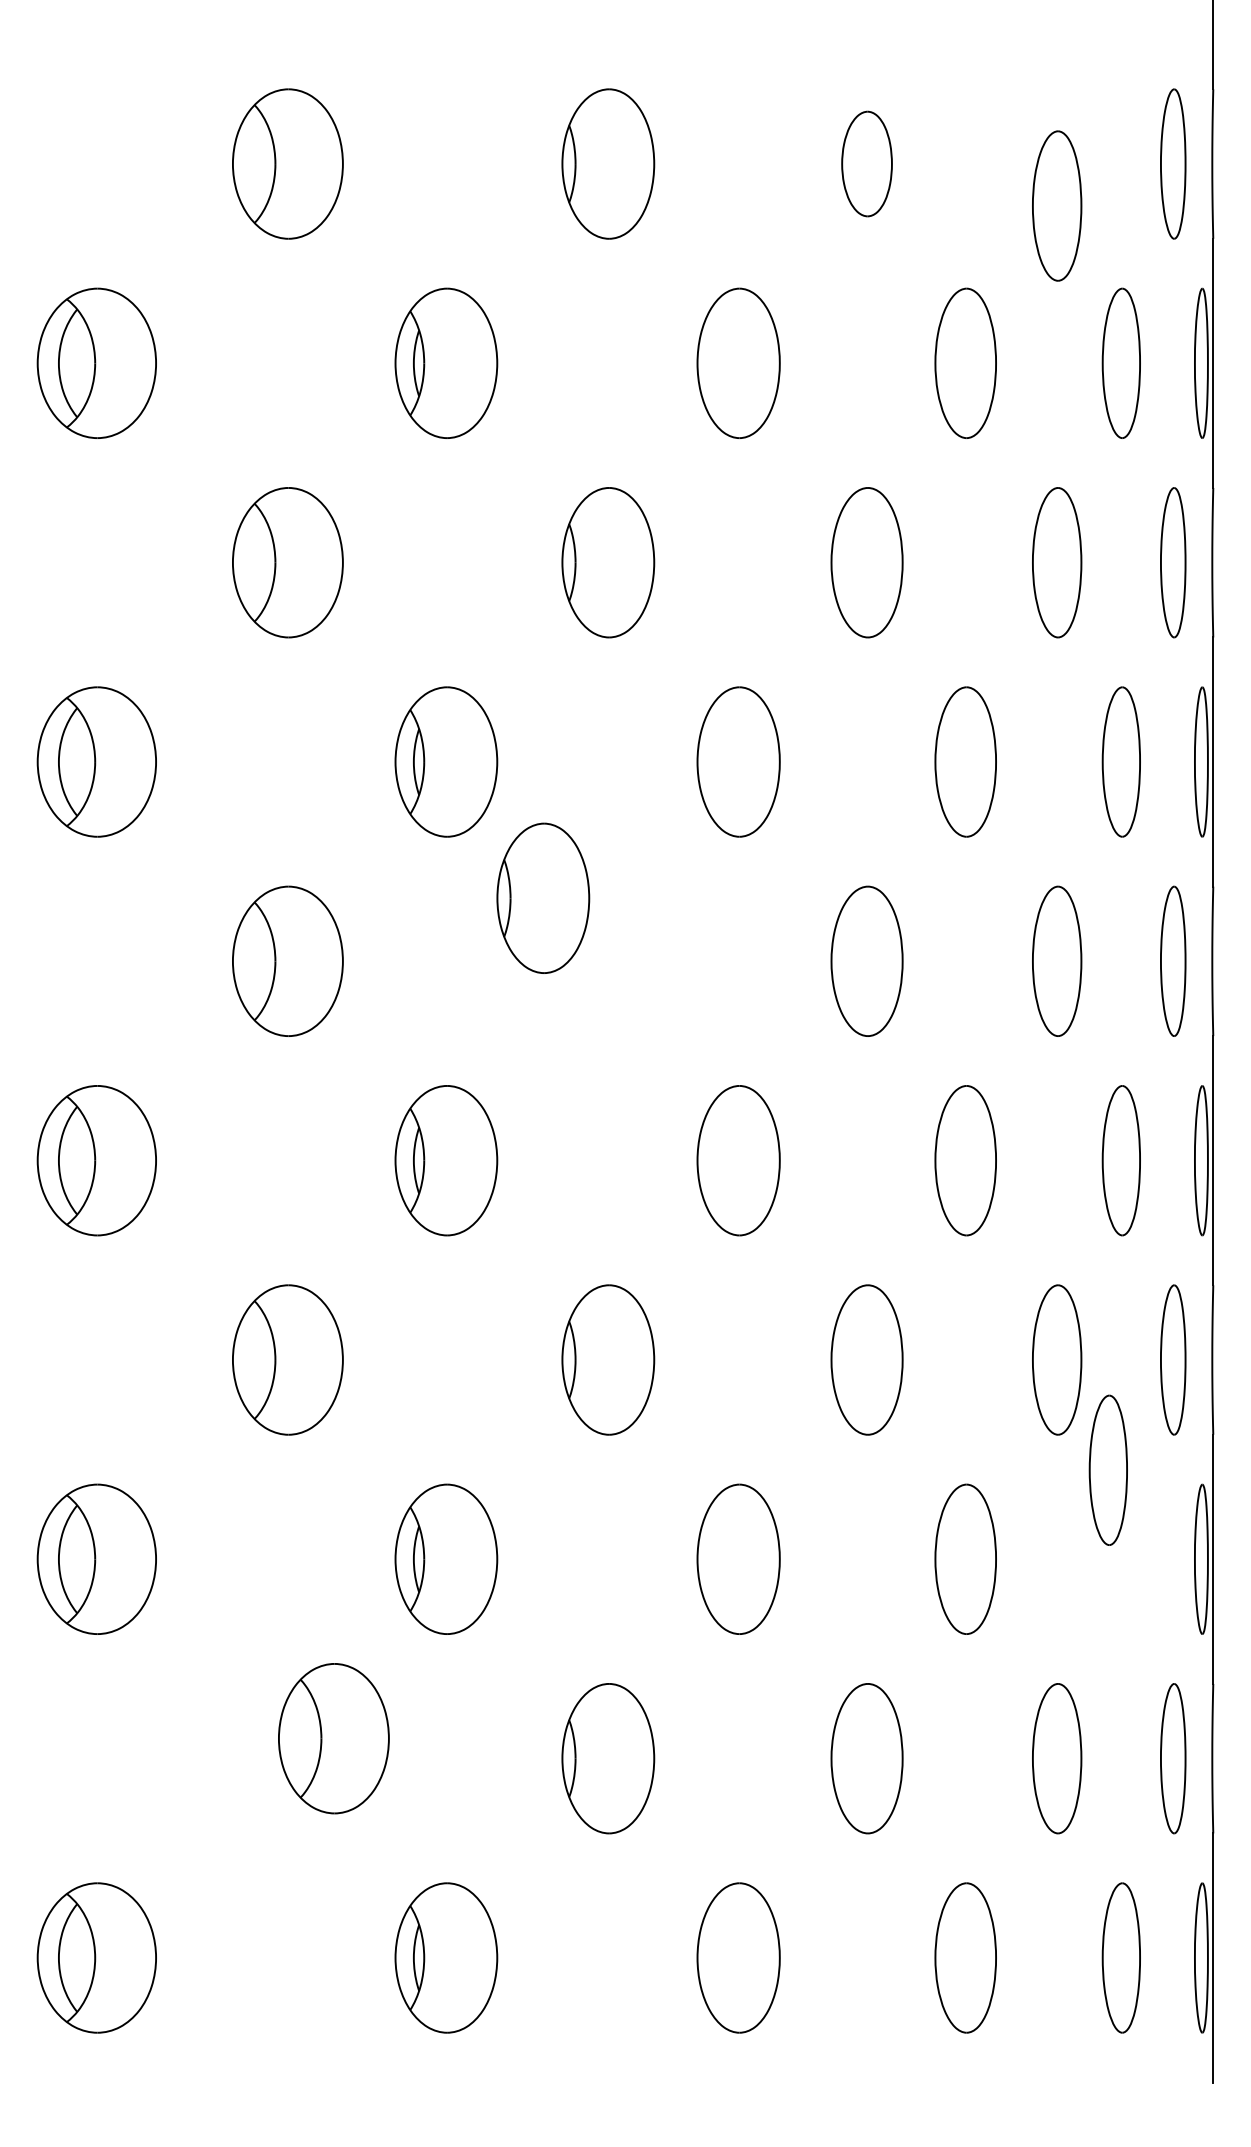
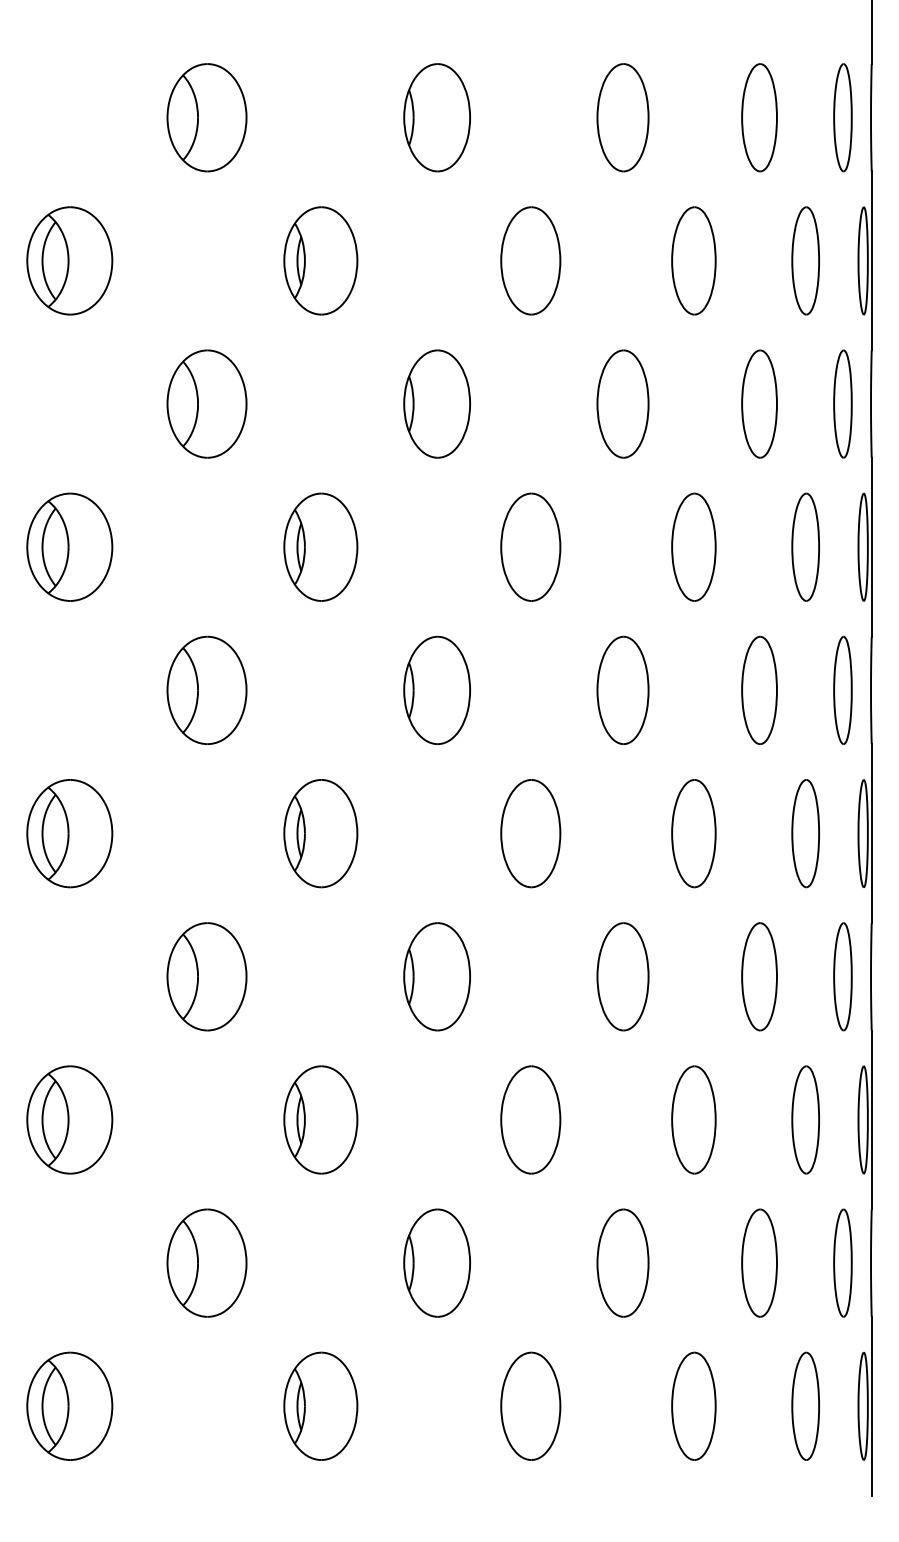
part: (866, 163) -> (622, 117), size x1.43
part: (1057, 205) -> (759, 117), moved
part: (543, 897) -> (437, 689), moved
part: (1107, 1469) -> (805, 1119), moved
part: (333, 1738) -> (206, 1263), moved

